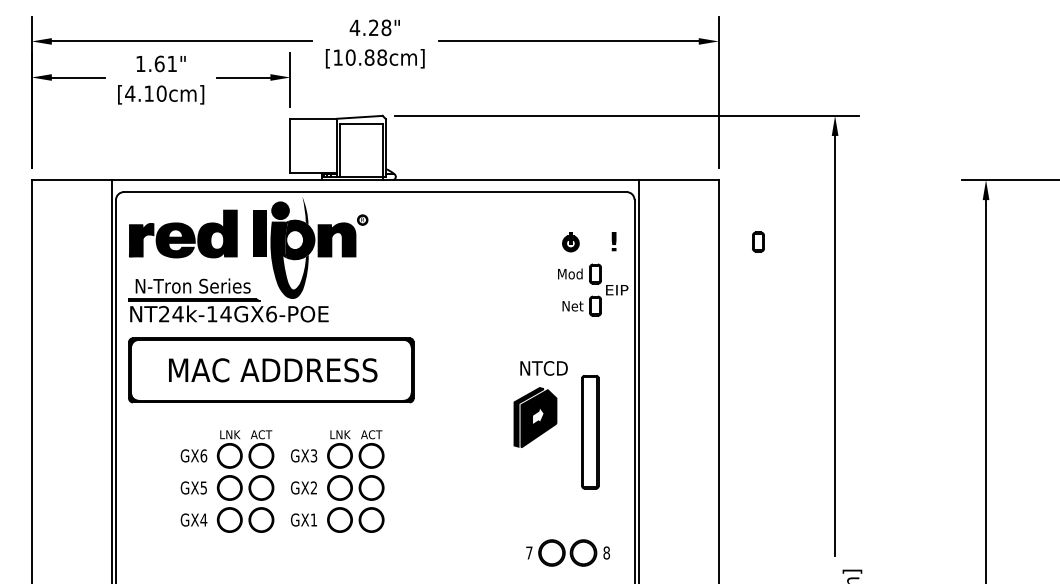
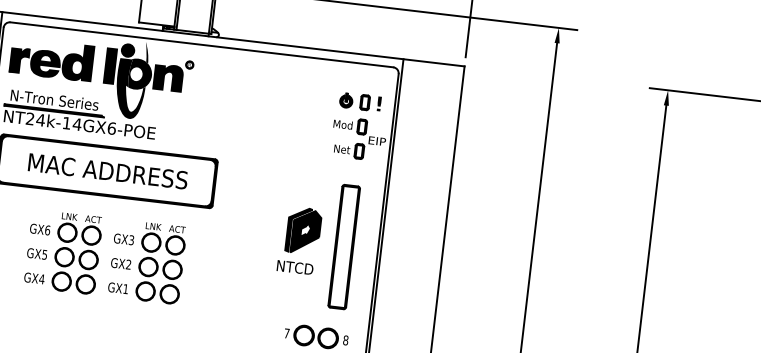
part: (758, 241) -> (365, 102), moved
text: (543, 368) -> (294, 267), moved
part: (590, 431) -> (344, 246), size x1.43

